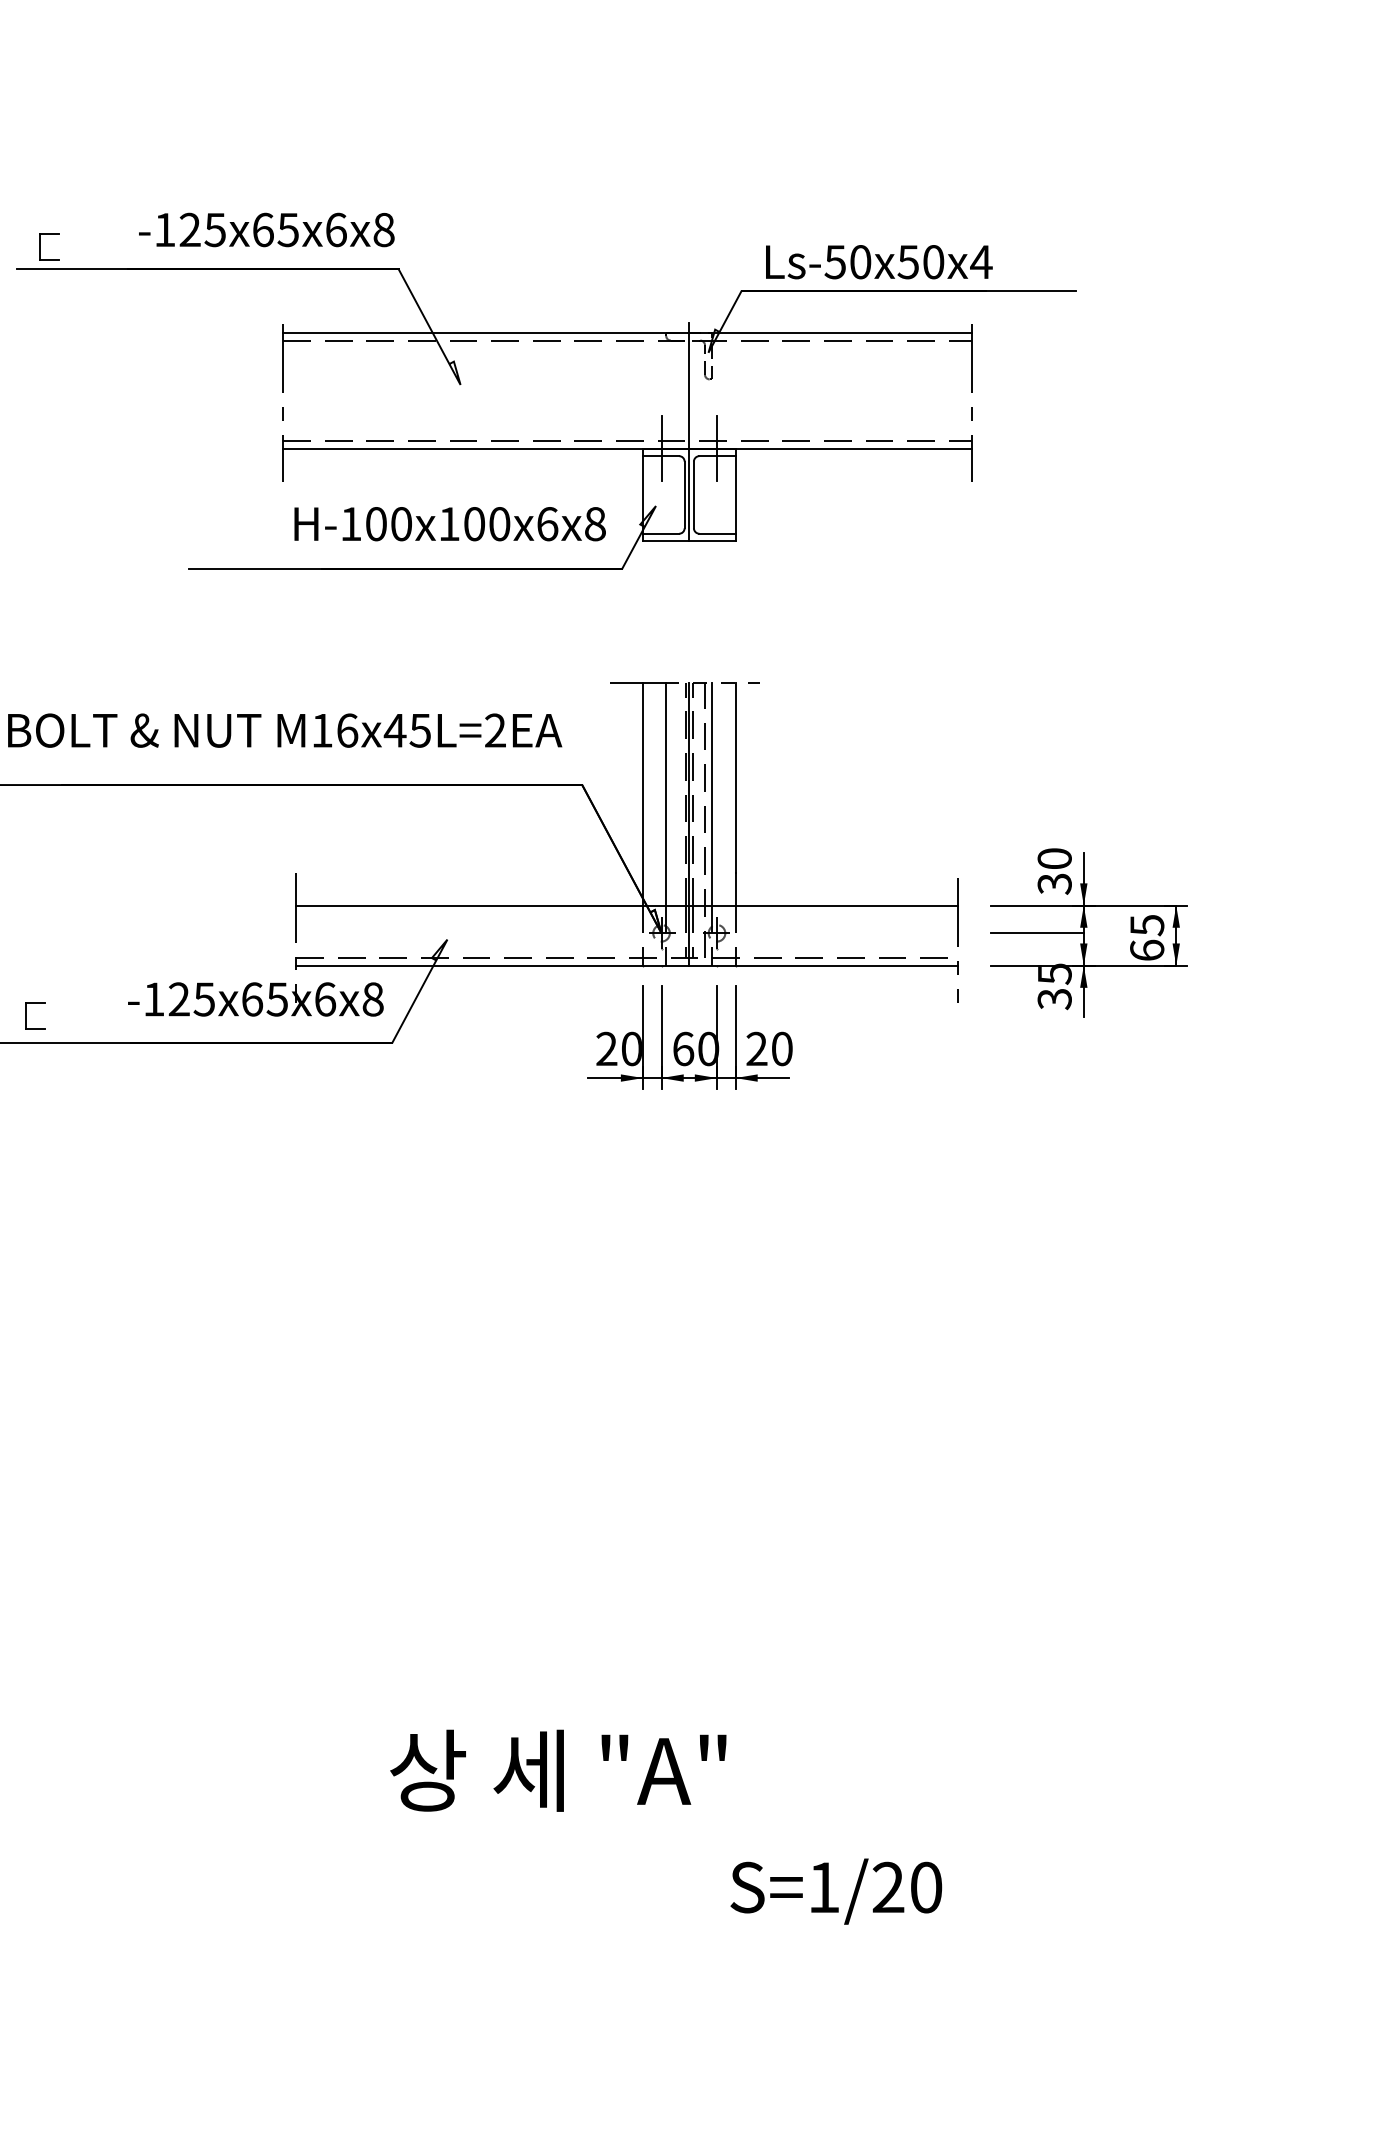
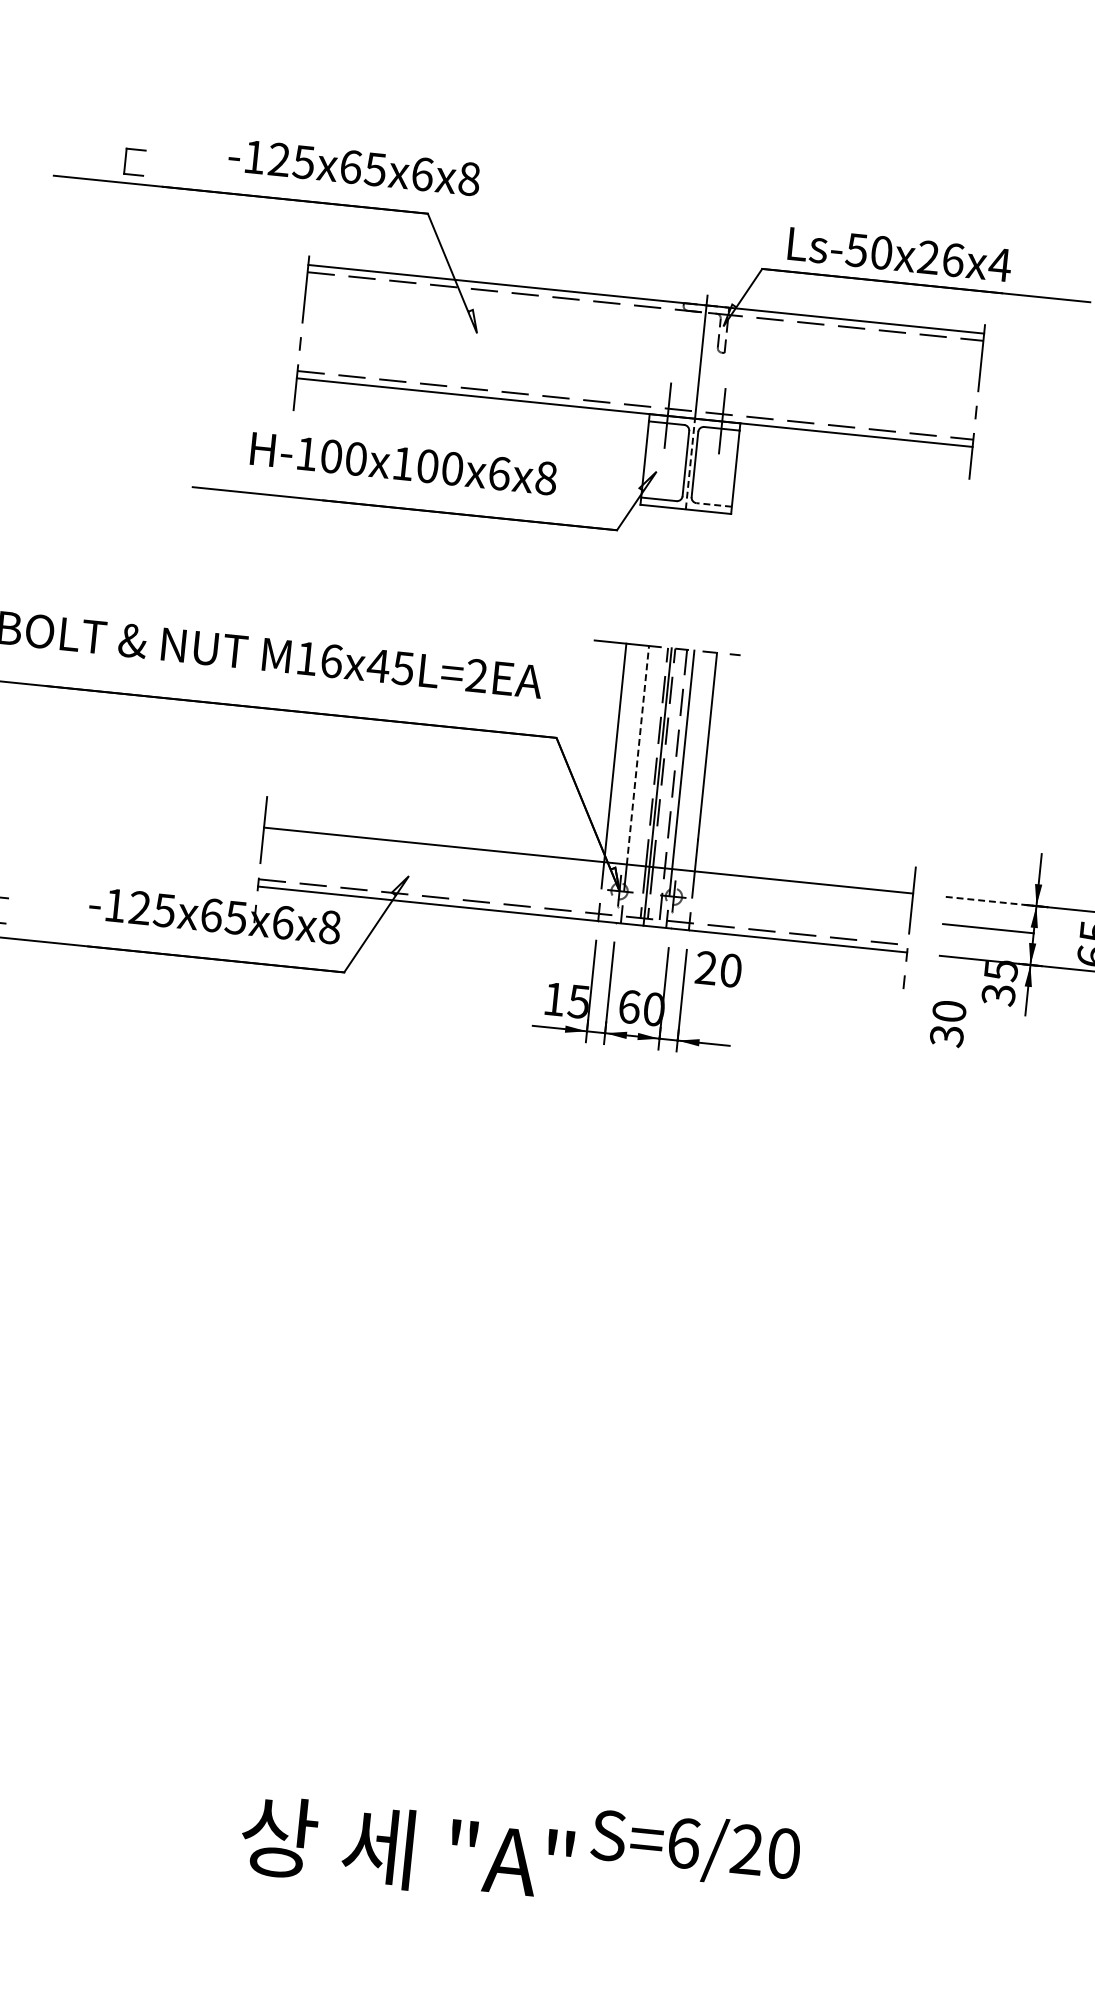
text: (266, 229) -> (354, 166), moved
part: (40, 246) -> (125, 160), moved
text: (920, 262) -> (940, 259), Ls-50x50x4 -> Ls-50x26x4
line: (689, 494) -> (690, 463), solid -> dashed
text: (449, 524) -> (403, 464), moved
line: (716, 533) -> (713, 504), solid -> dashed
line: (666, 793) -> (638, 754), solid -> dashed
text: (1054, 871) -> (947, 1023), moved
line: (1038, 905) -> (992, 901), solid -> dashed
text: (618, 1048) -> (565, 999), 20 -> 15
text: (769, 1048) -> (718, 968), moved
text: (558, 1770) -> (407, 1849), moved
text: (824, 1887) -> (684, 1843), S=1/20 -> S=6/20

